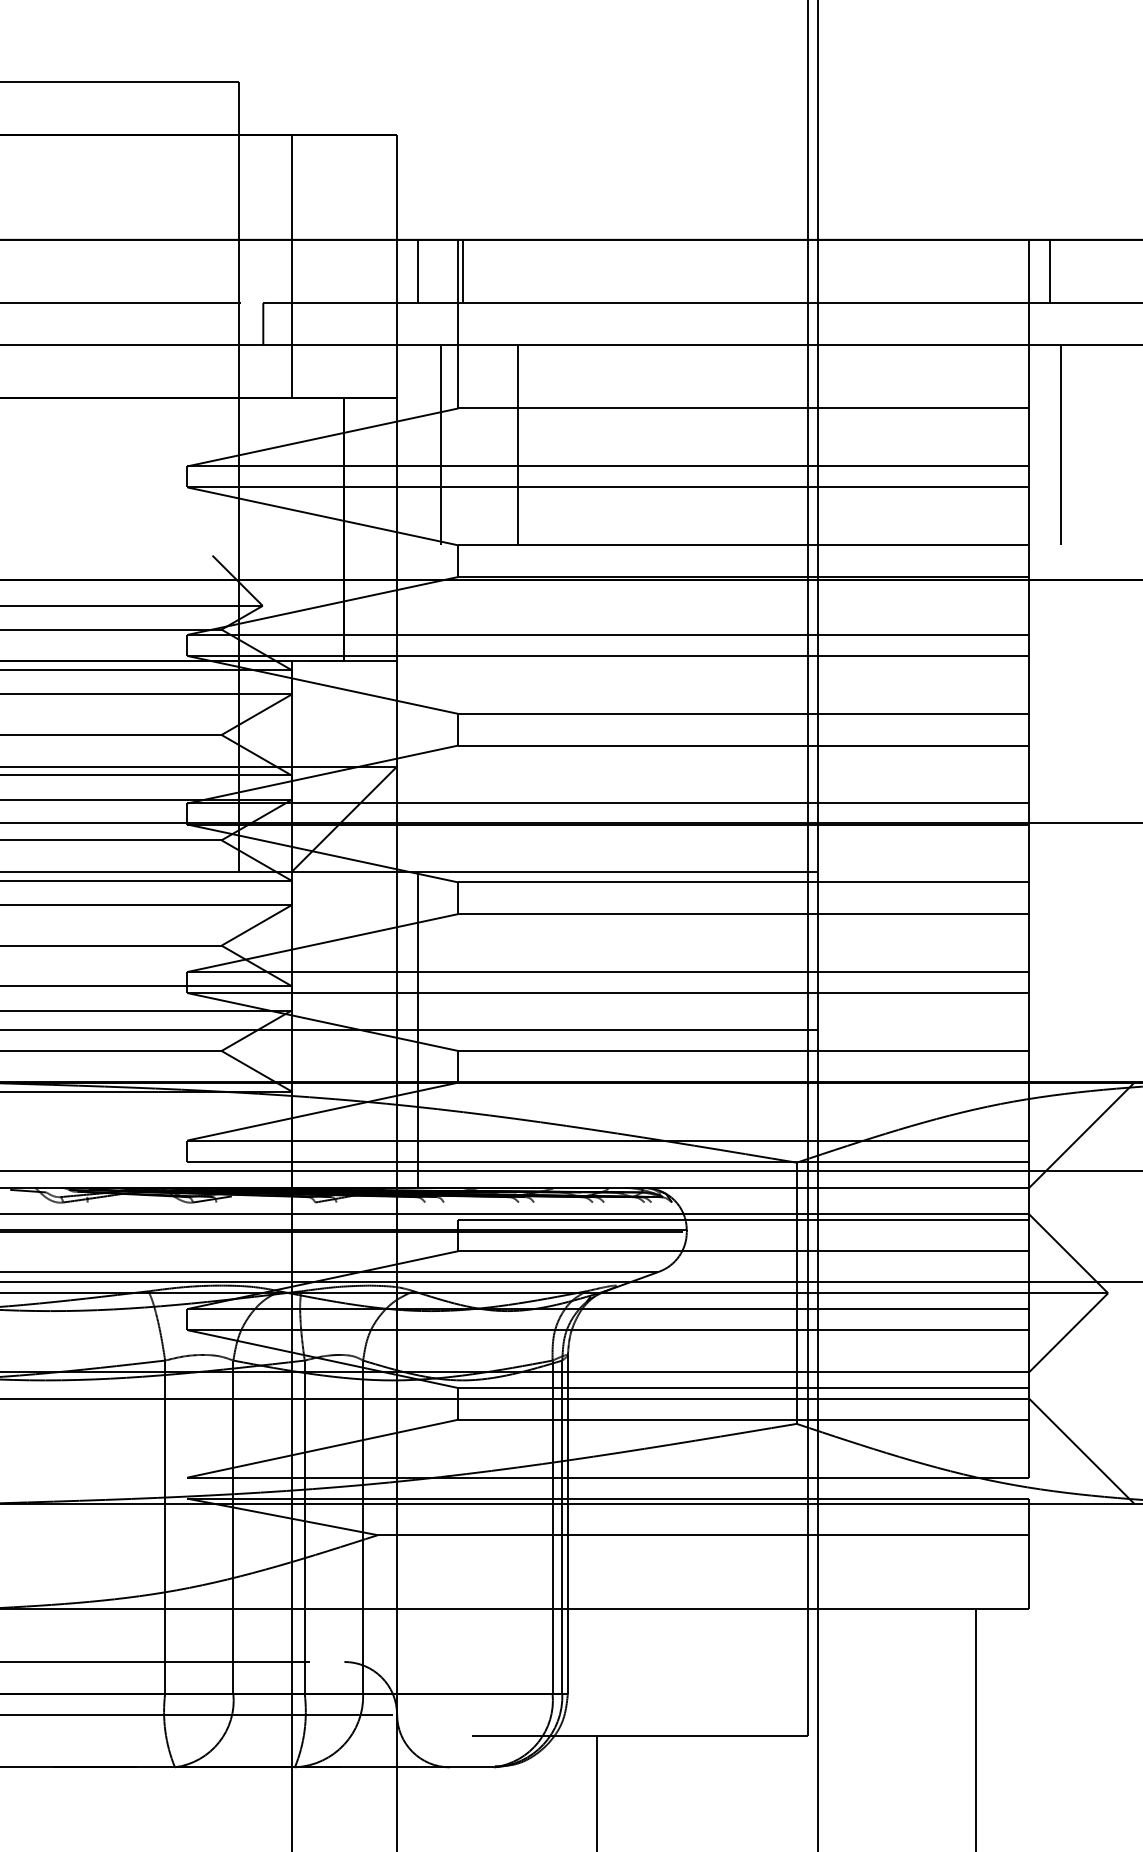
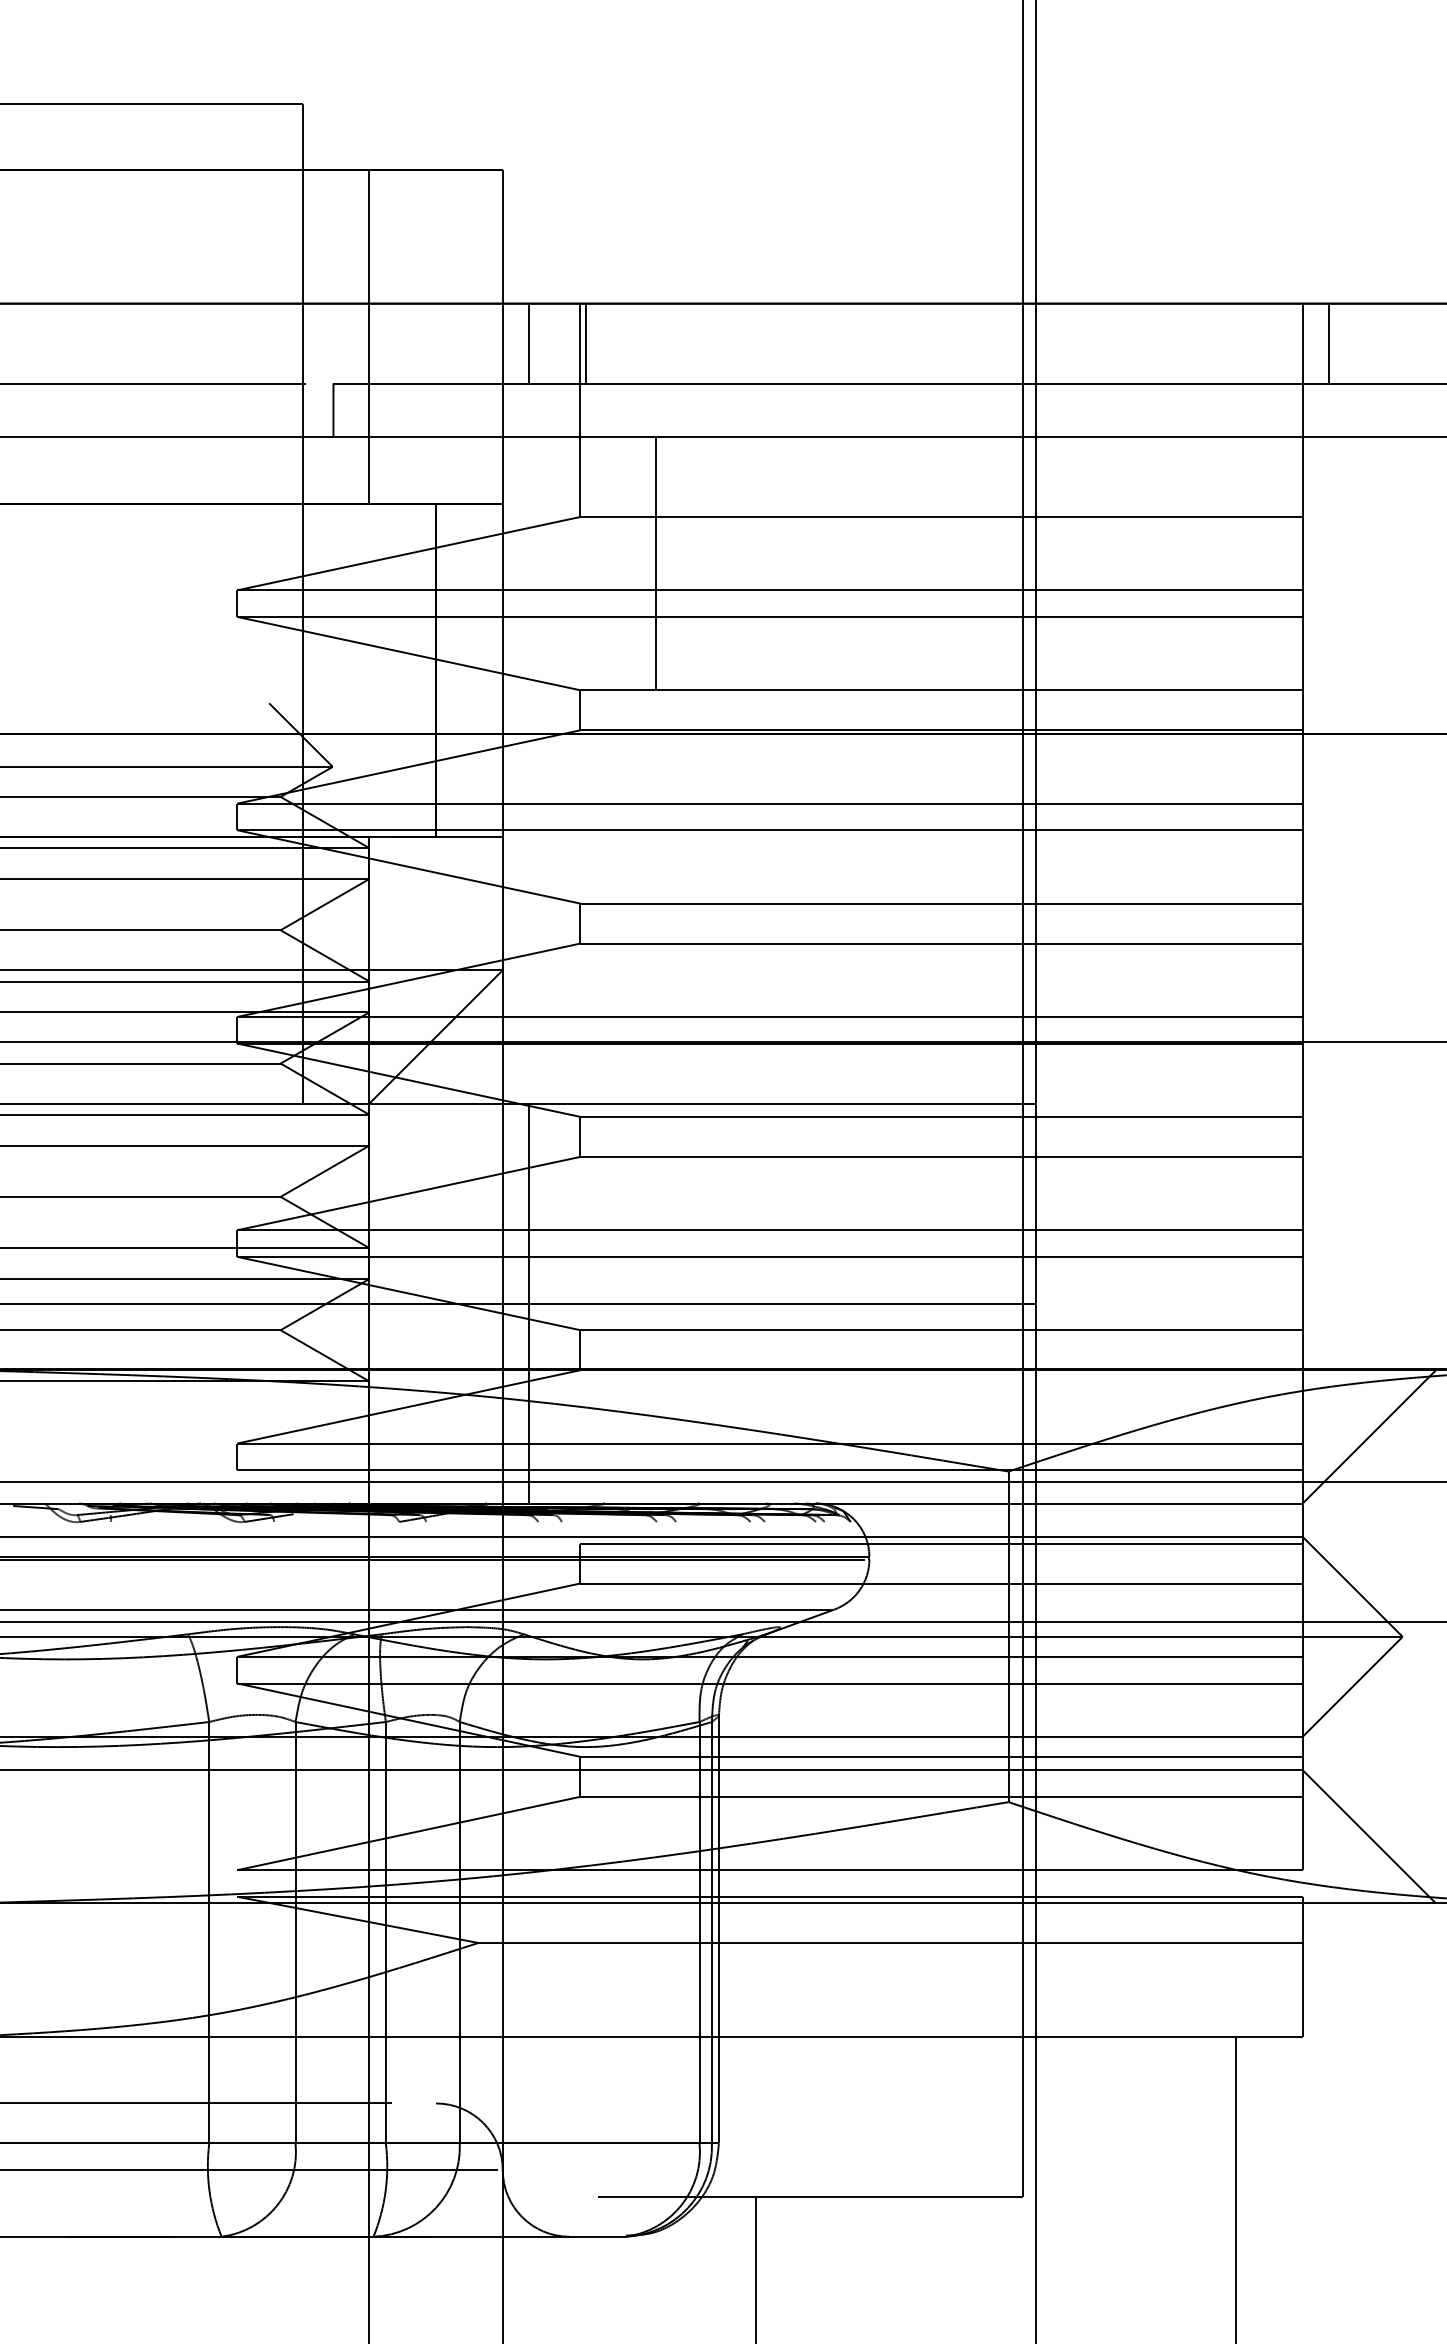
line: (441, 445) -> (558, 563), removed
line: (1060, 445) -> (1342, 563), removed

